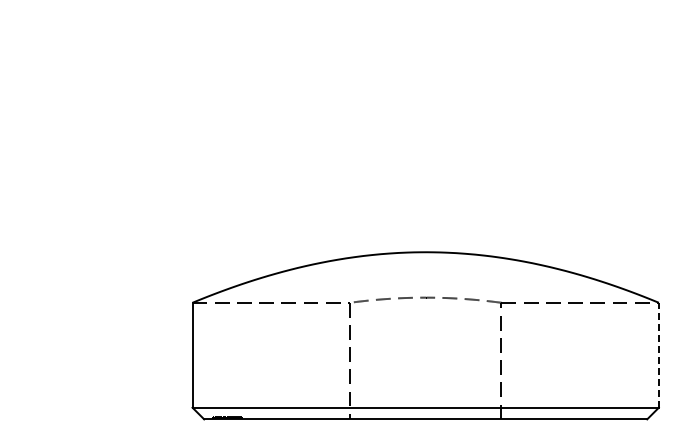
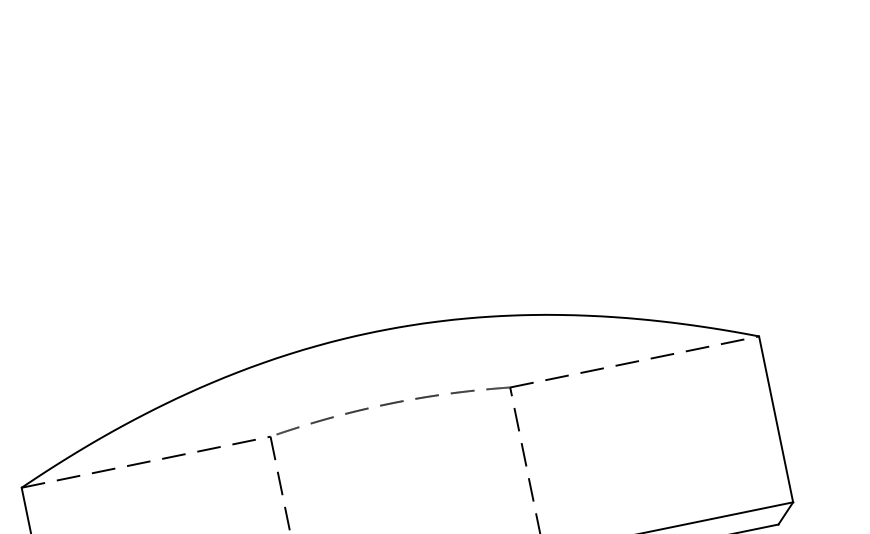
line: (658, 354) -> (775, 418), dashed -> solid

